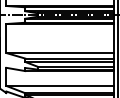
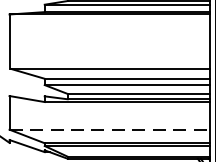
line: (60, 85) -> (110, 128), solid -> dashed

